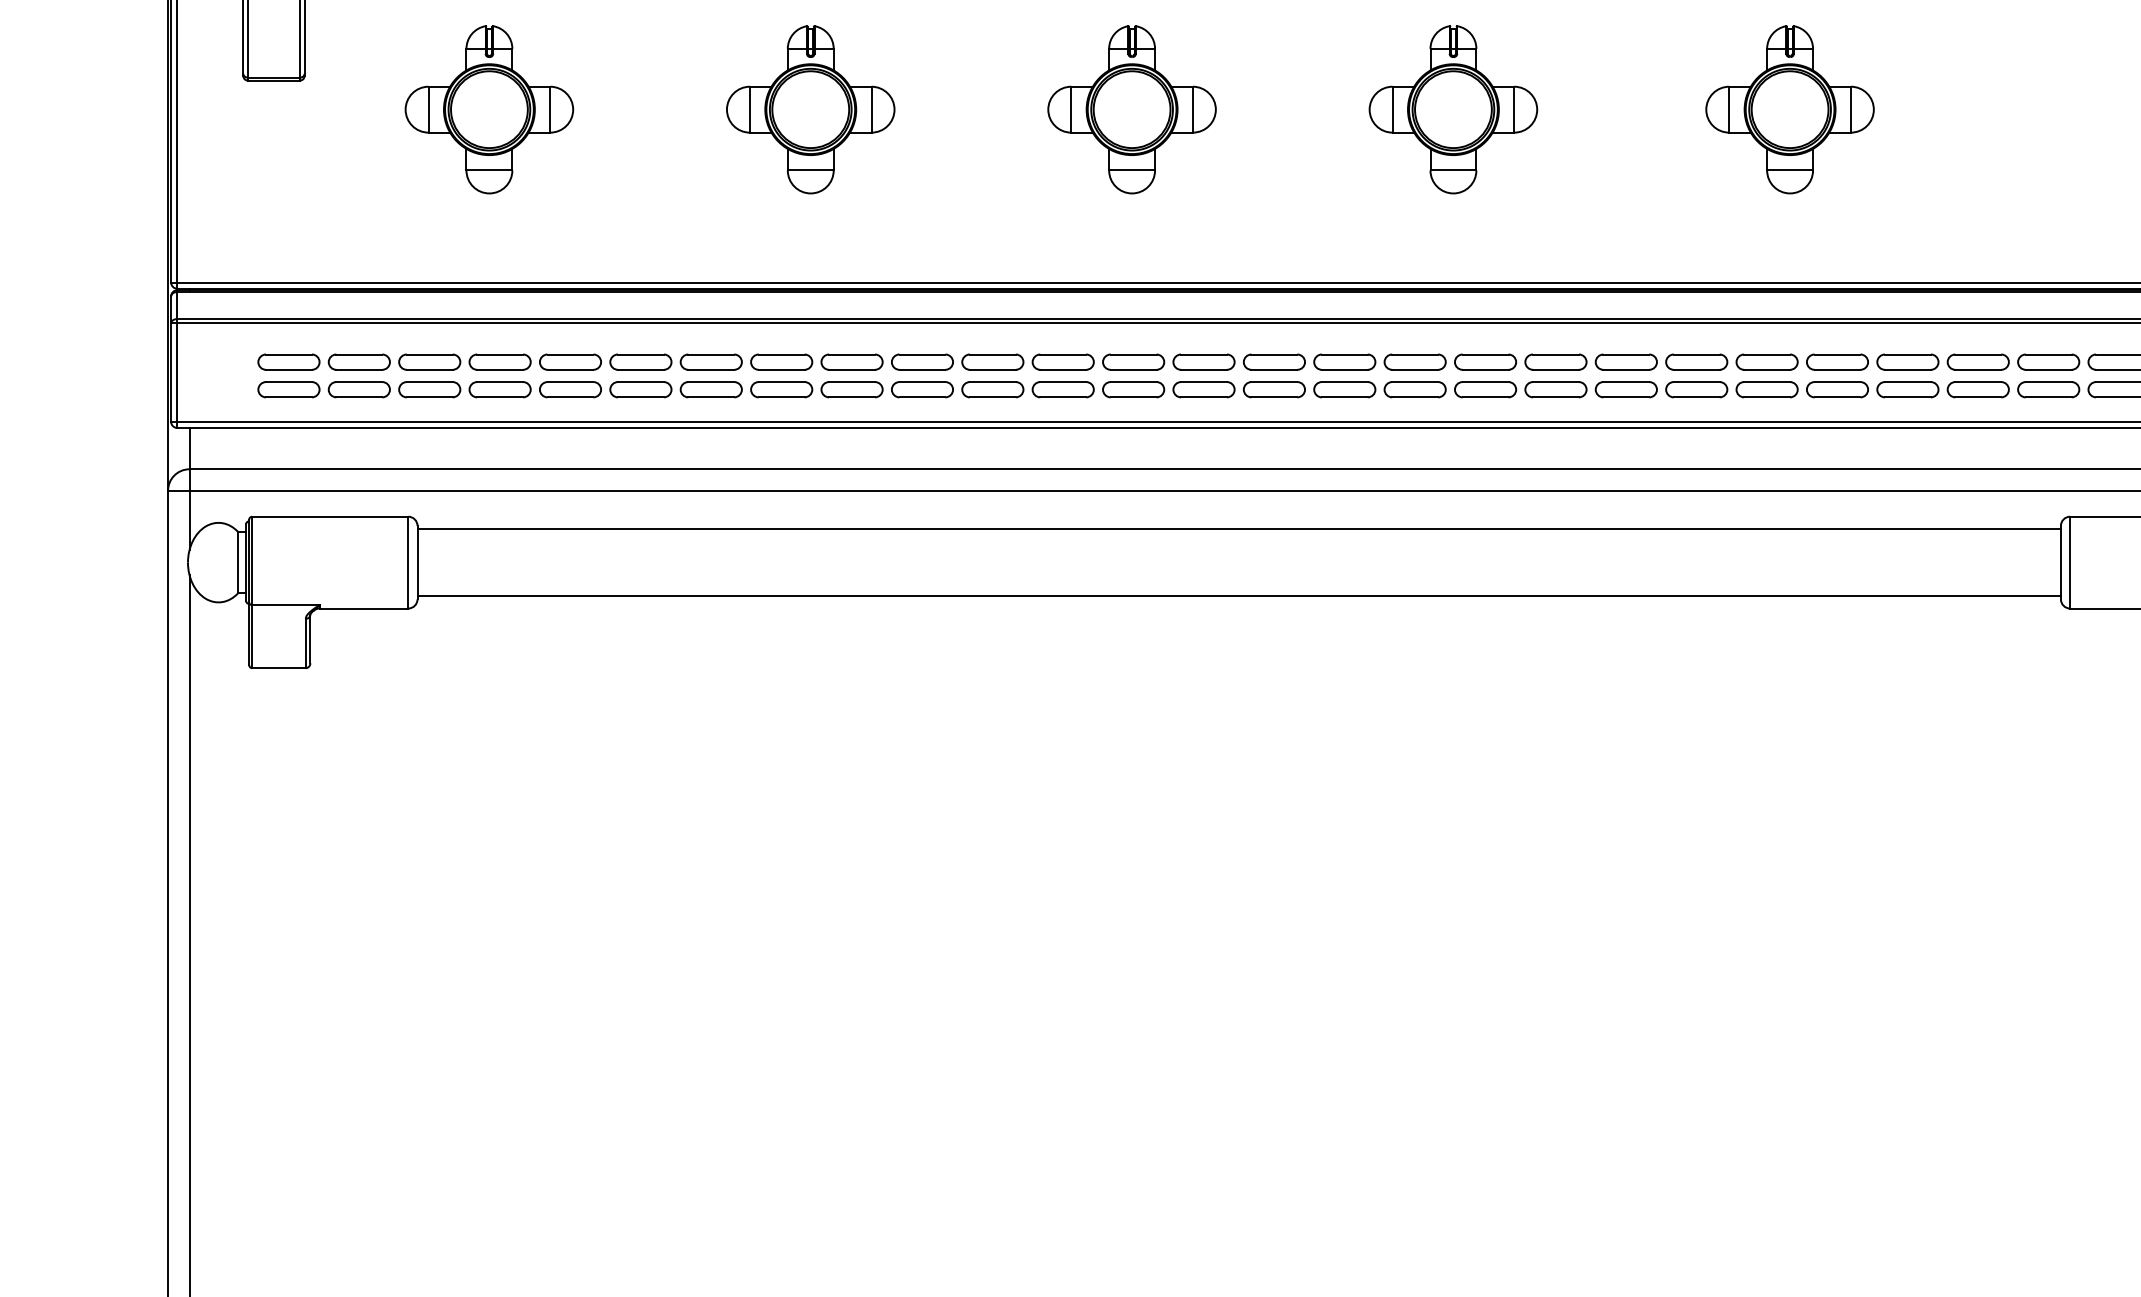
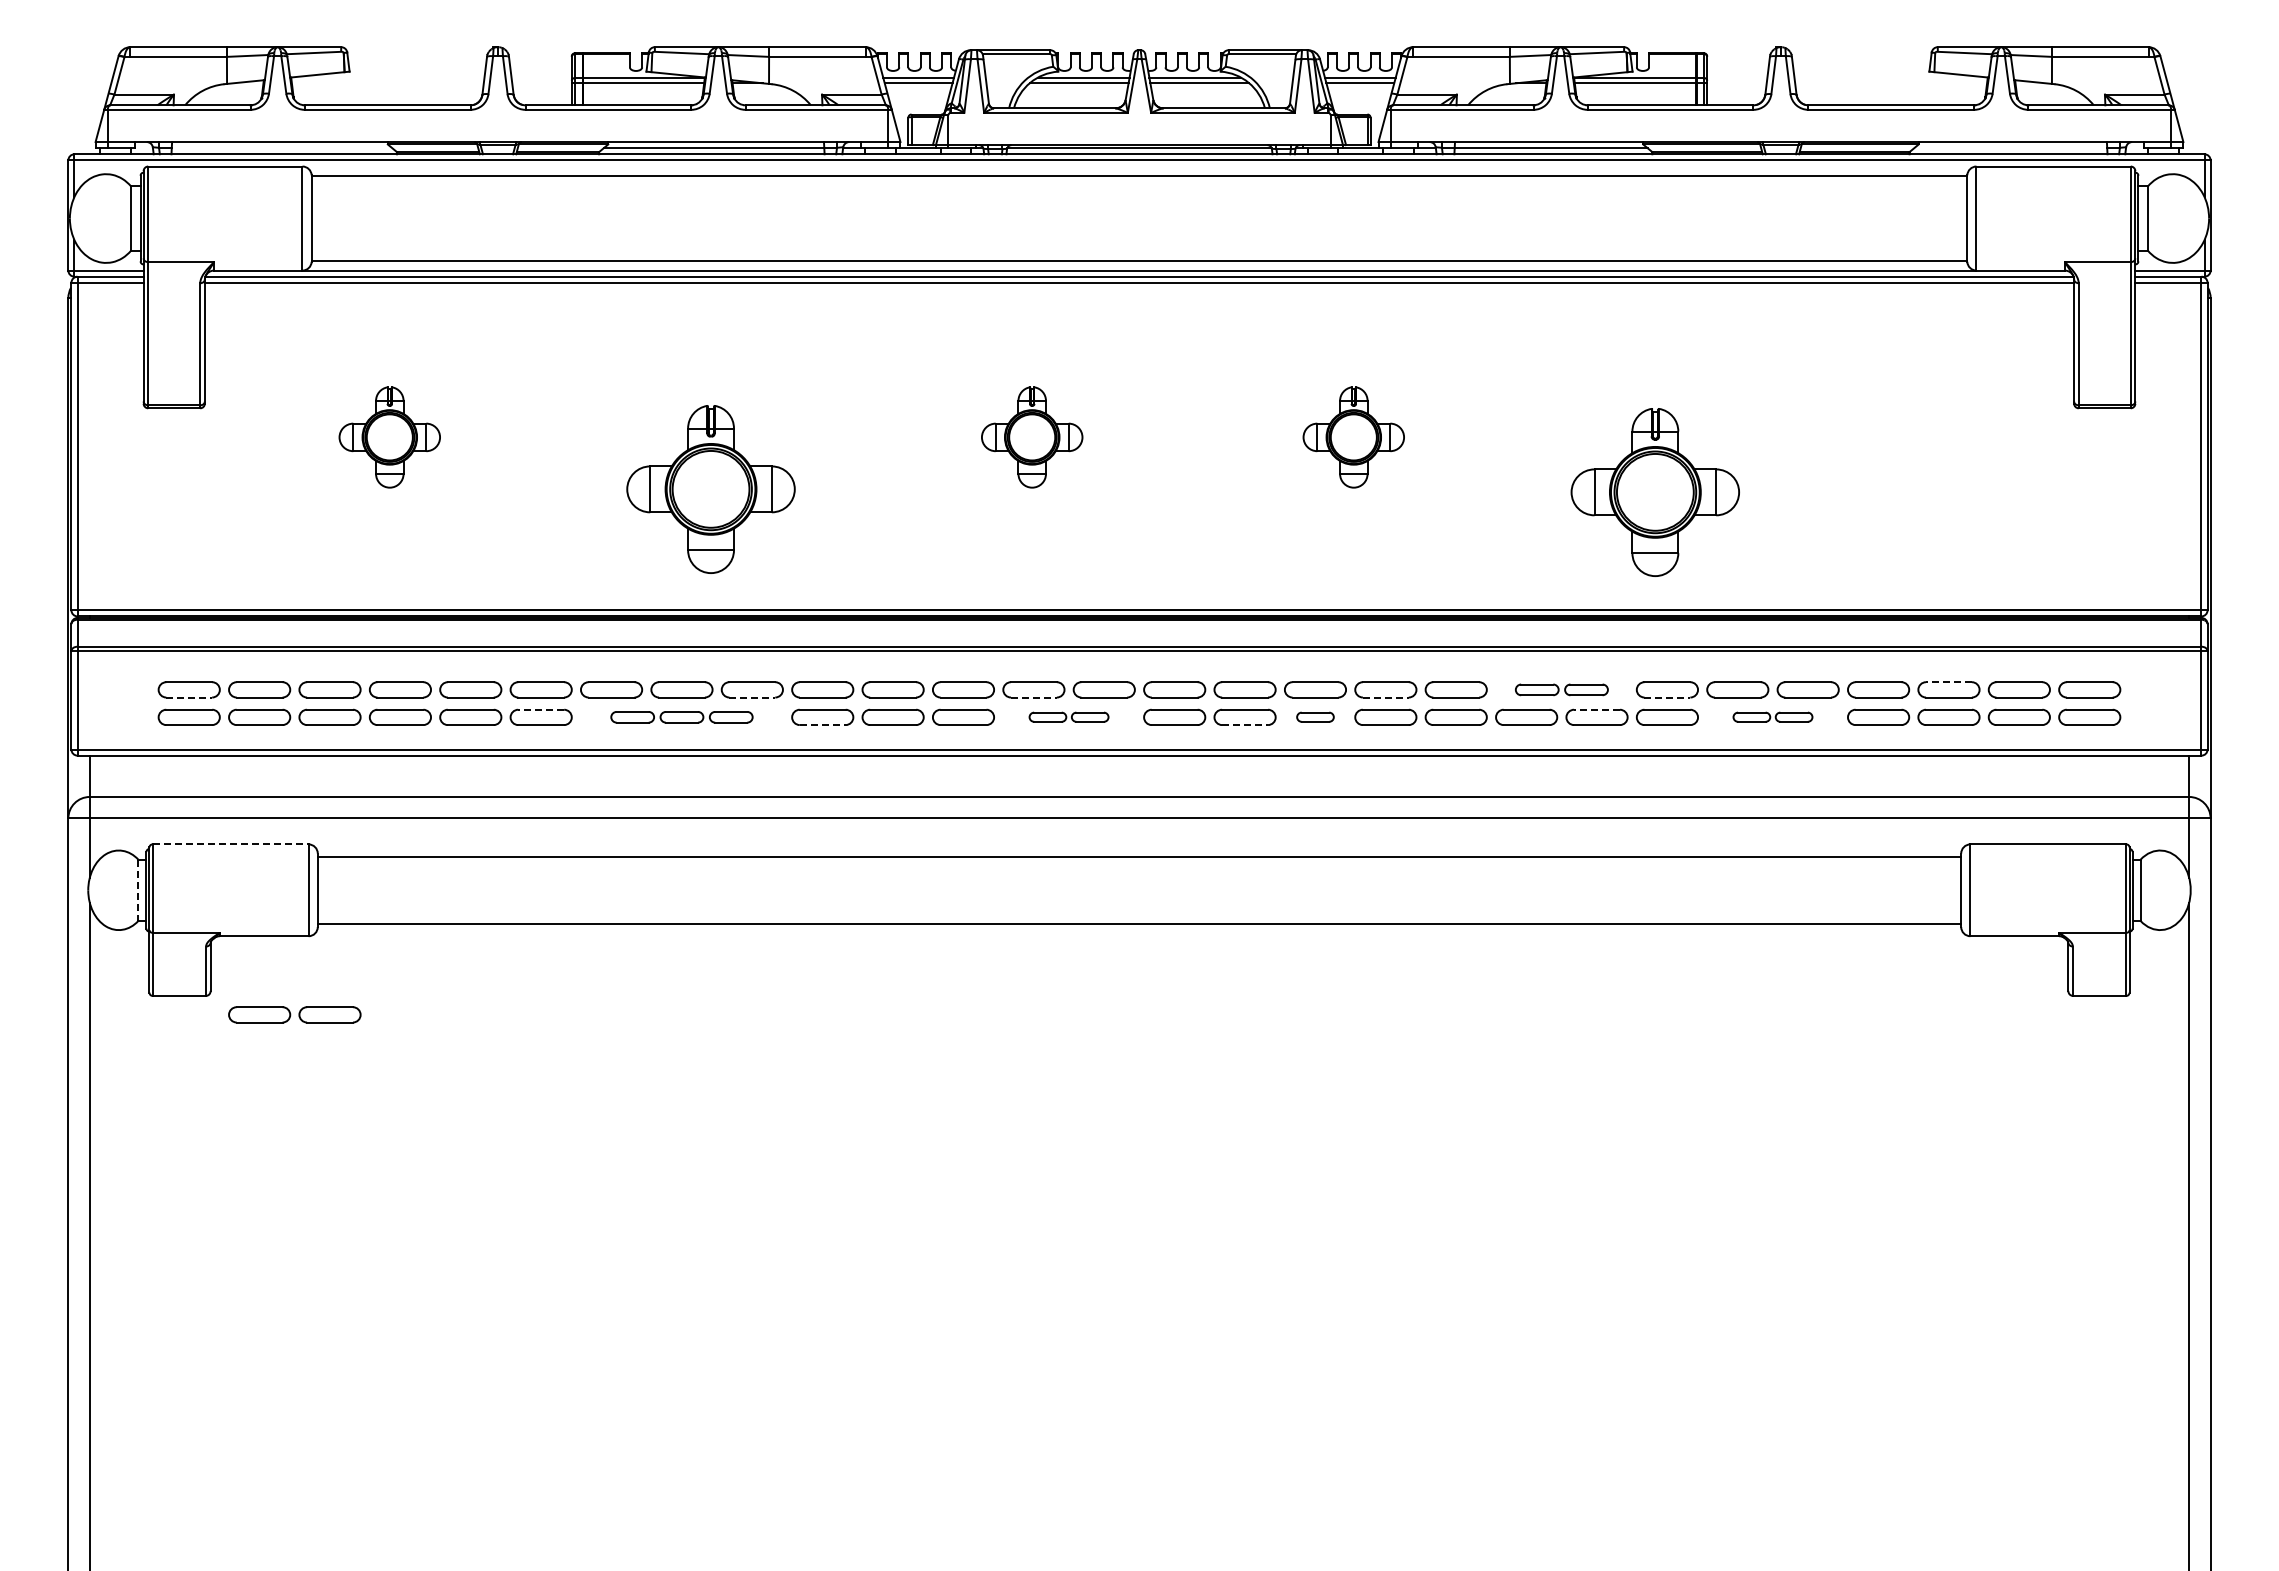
part: (489, 109) -> (389, 437), size x0.6
part: (810, 109) -> (710, 489), moved
part: (1131, 109) -> (1031, 437), size x0.6
part: (1453, 109) -> (1353, 437), size x0.6
part: (1789, 109) -> (1654, 492), moved
line: (2048, 354) -> (1948, 682), solid -> dashed
part: (1661, 361) -> (1561, 689), size x0.7
line: (289, 369) -> (189, 697), solid -> dashed
line: (852, 369) -> (752, 697), solid -> dashed
line: (1133, 369) -> (1033, 697), solid -> dashed
line: (1485, 369) -> (1385, 697), solid -> dashed
line: (1767, 369) -> (1667, 697), solid -> dashed
line: (641, 381) -> (541, 709), solid -> dashed
line: (1697, 381) -> (1597, 709), solid -> dashed
part: (781, 388) -> (681, 716), size x0.7
part: (1168, 388) -> (1068, 716), size x0.6
part: (1415, 388) -> (1315, 716), size x0.6
part: (1872, 388) -> (1772, 716), size x0.6
line: (922, 397) -> (822, 725), solid -> dashed
line: (1345, 397) -> (1245, 725), solid -> dashed
line: (331, 516) -> (231, 844), solid -> dashed
line: (238, 562) -> (138, 890), solid -> dashed
part: (394, 686) -> (294, 1014), added

